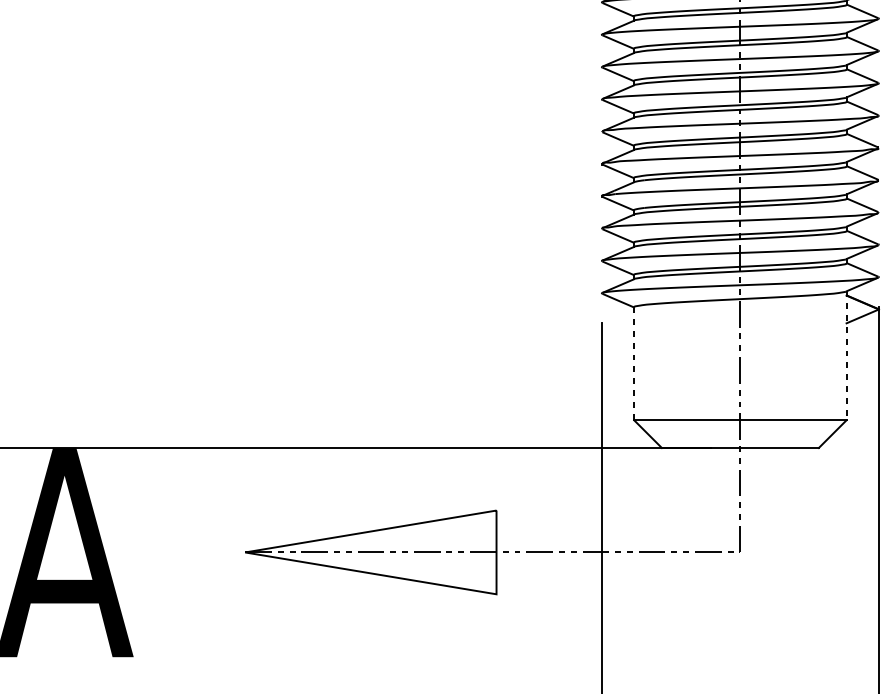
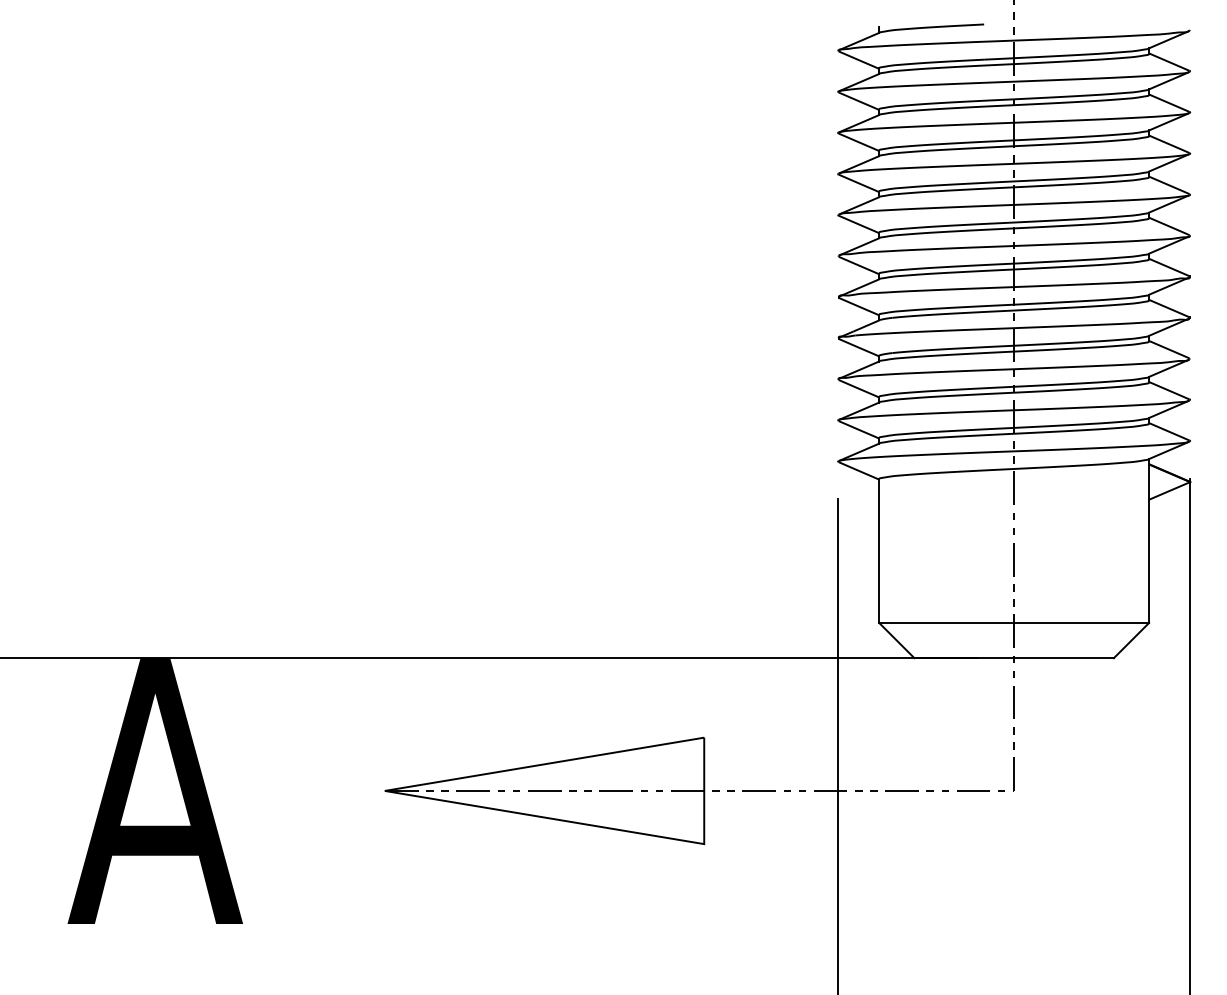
line: (846, 356) -> (1149, 541), dashed -> solid
line: (634, 364) -> (879, 551), dashed -> solid

